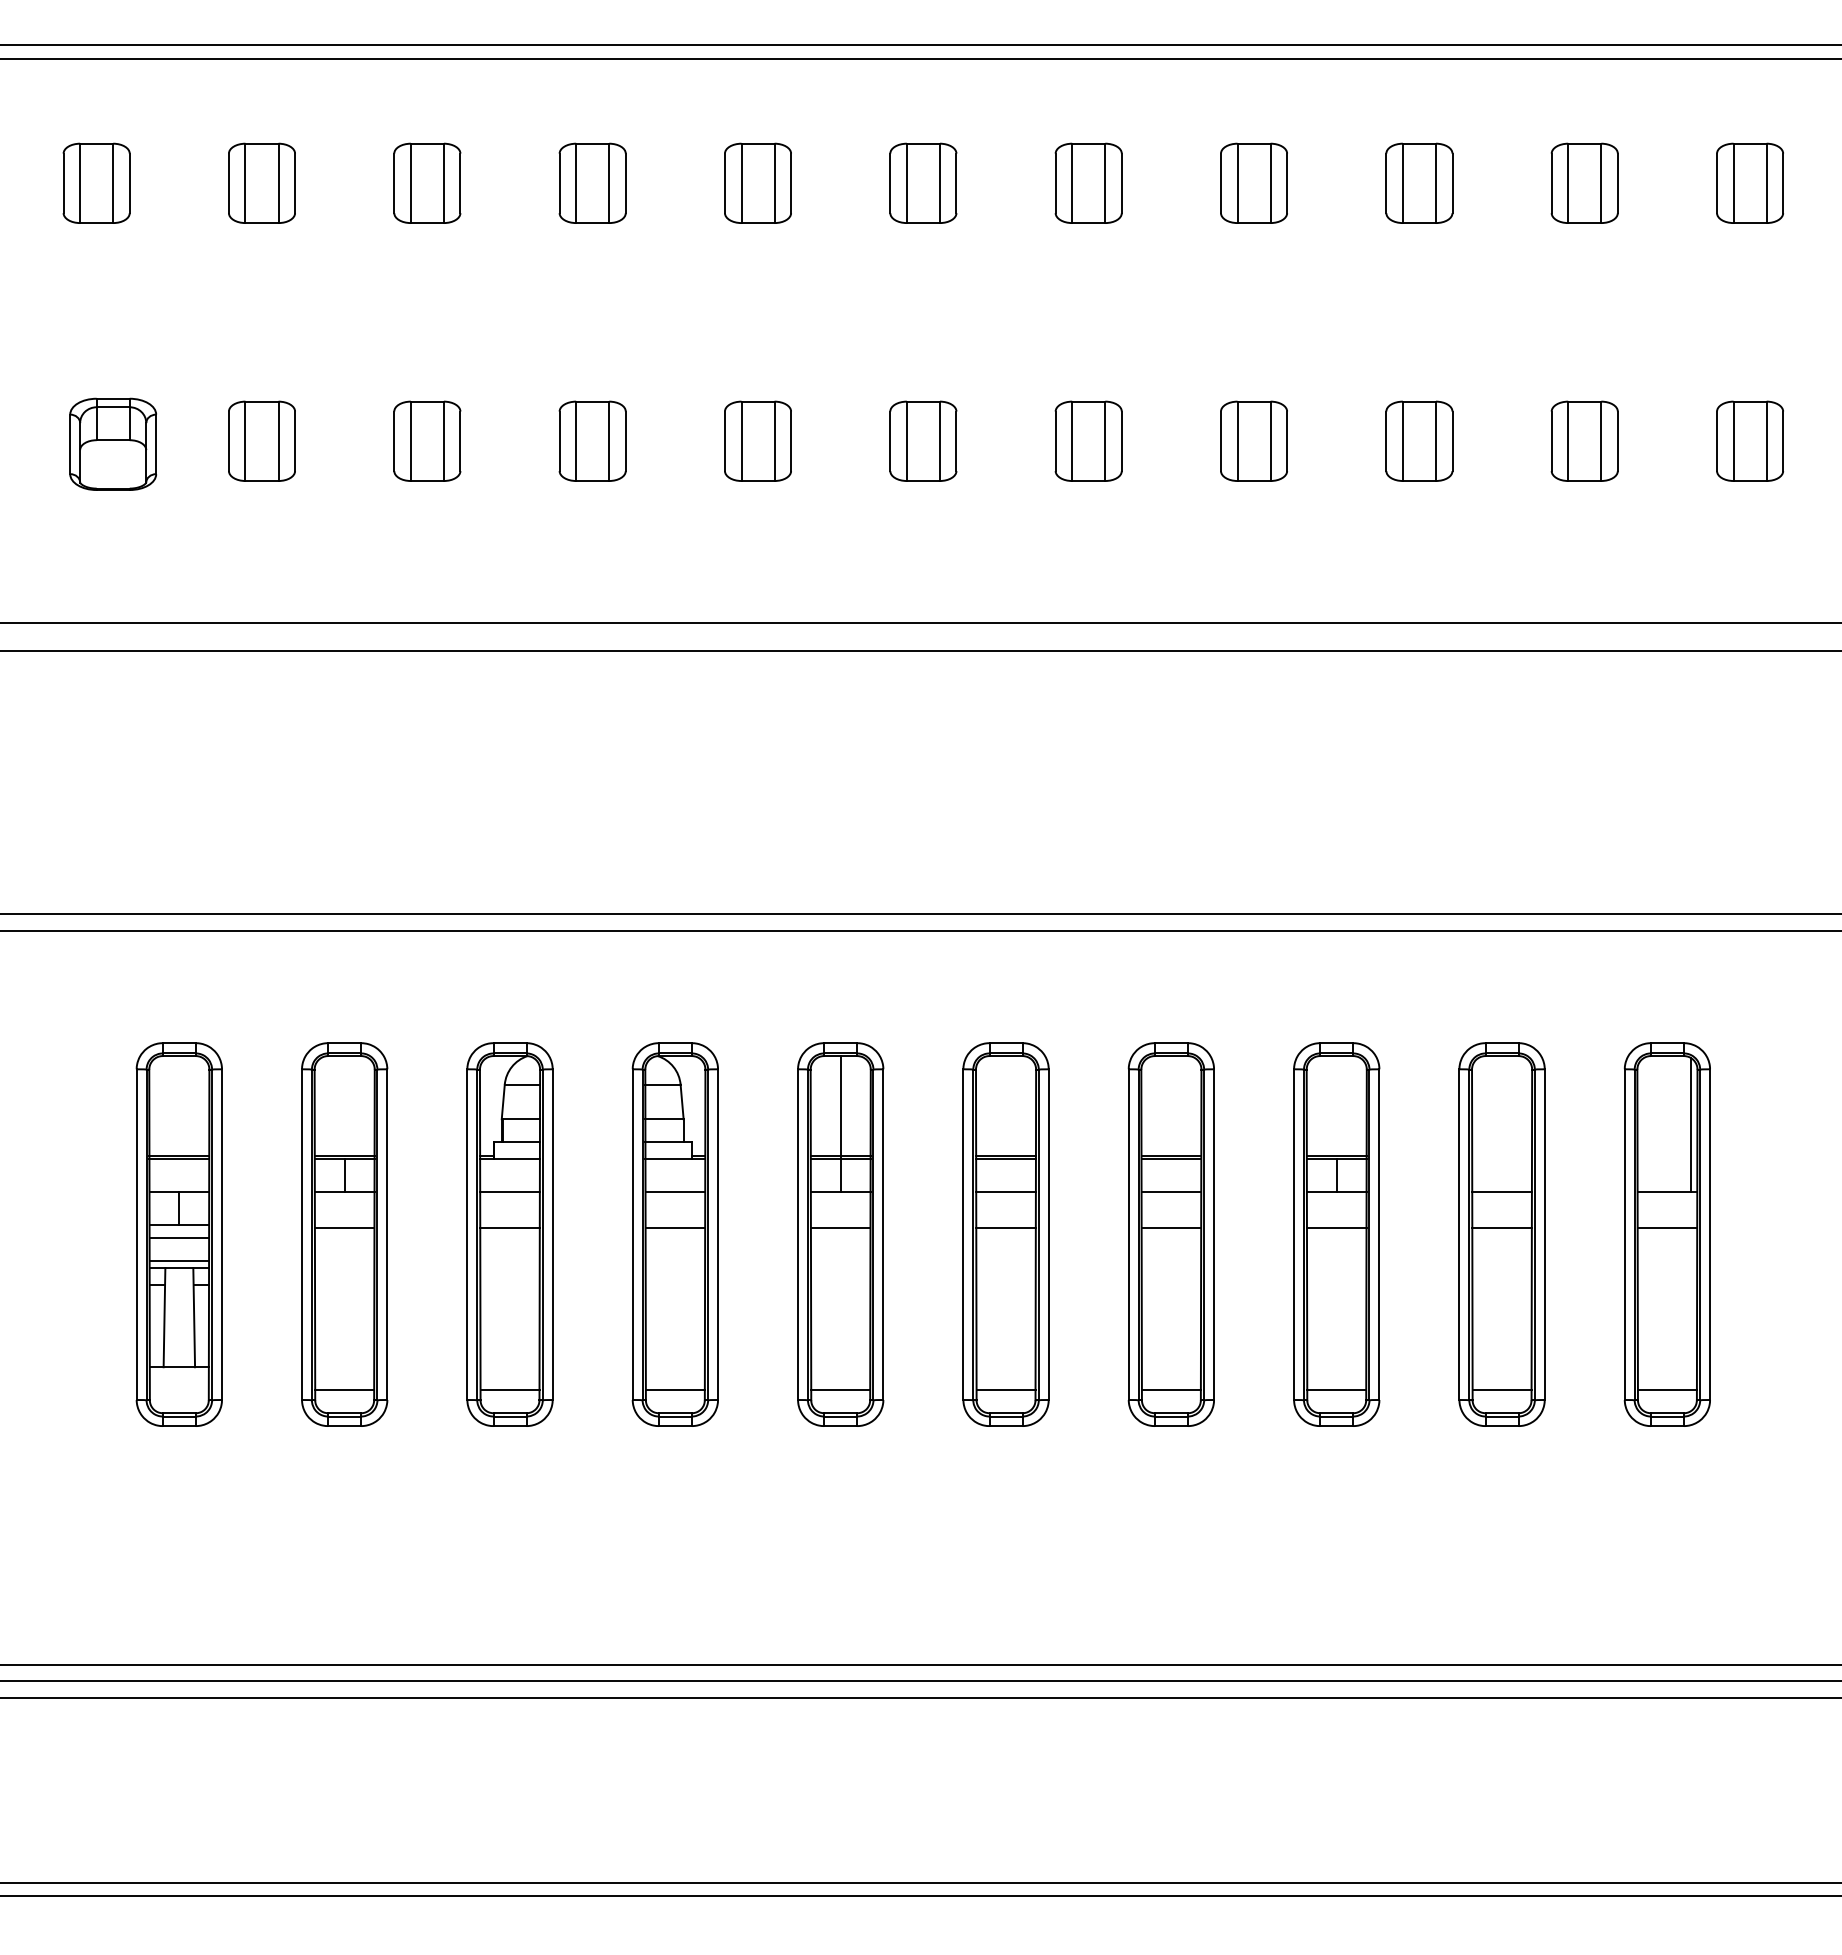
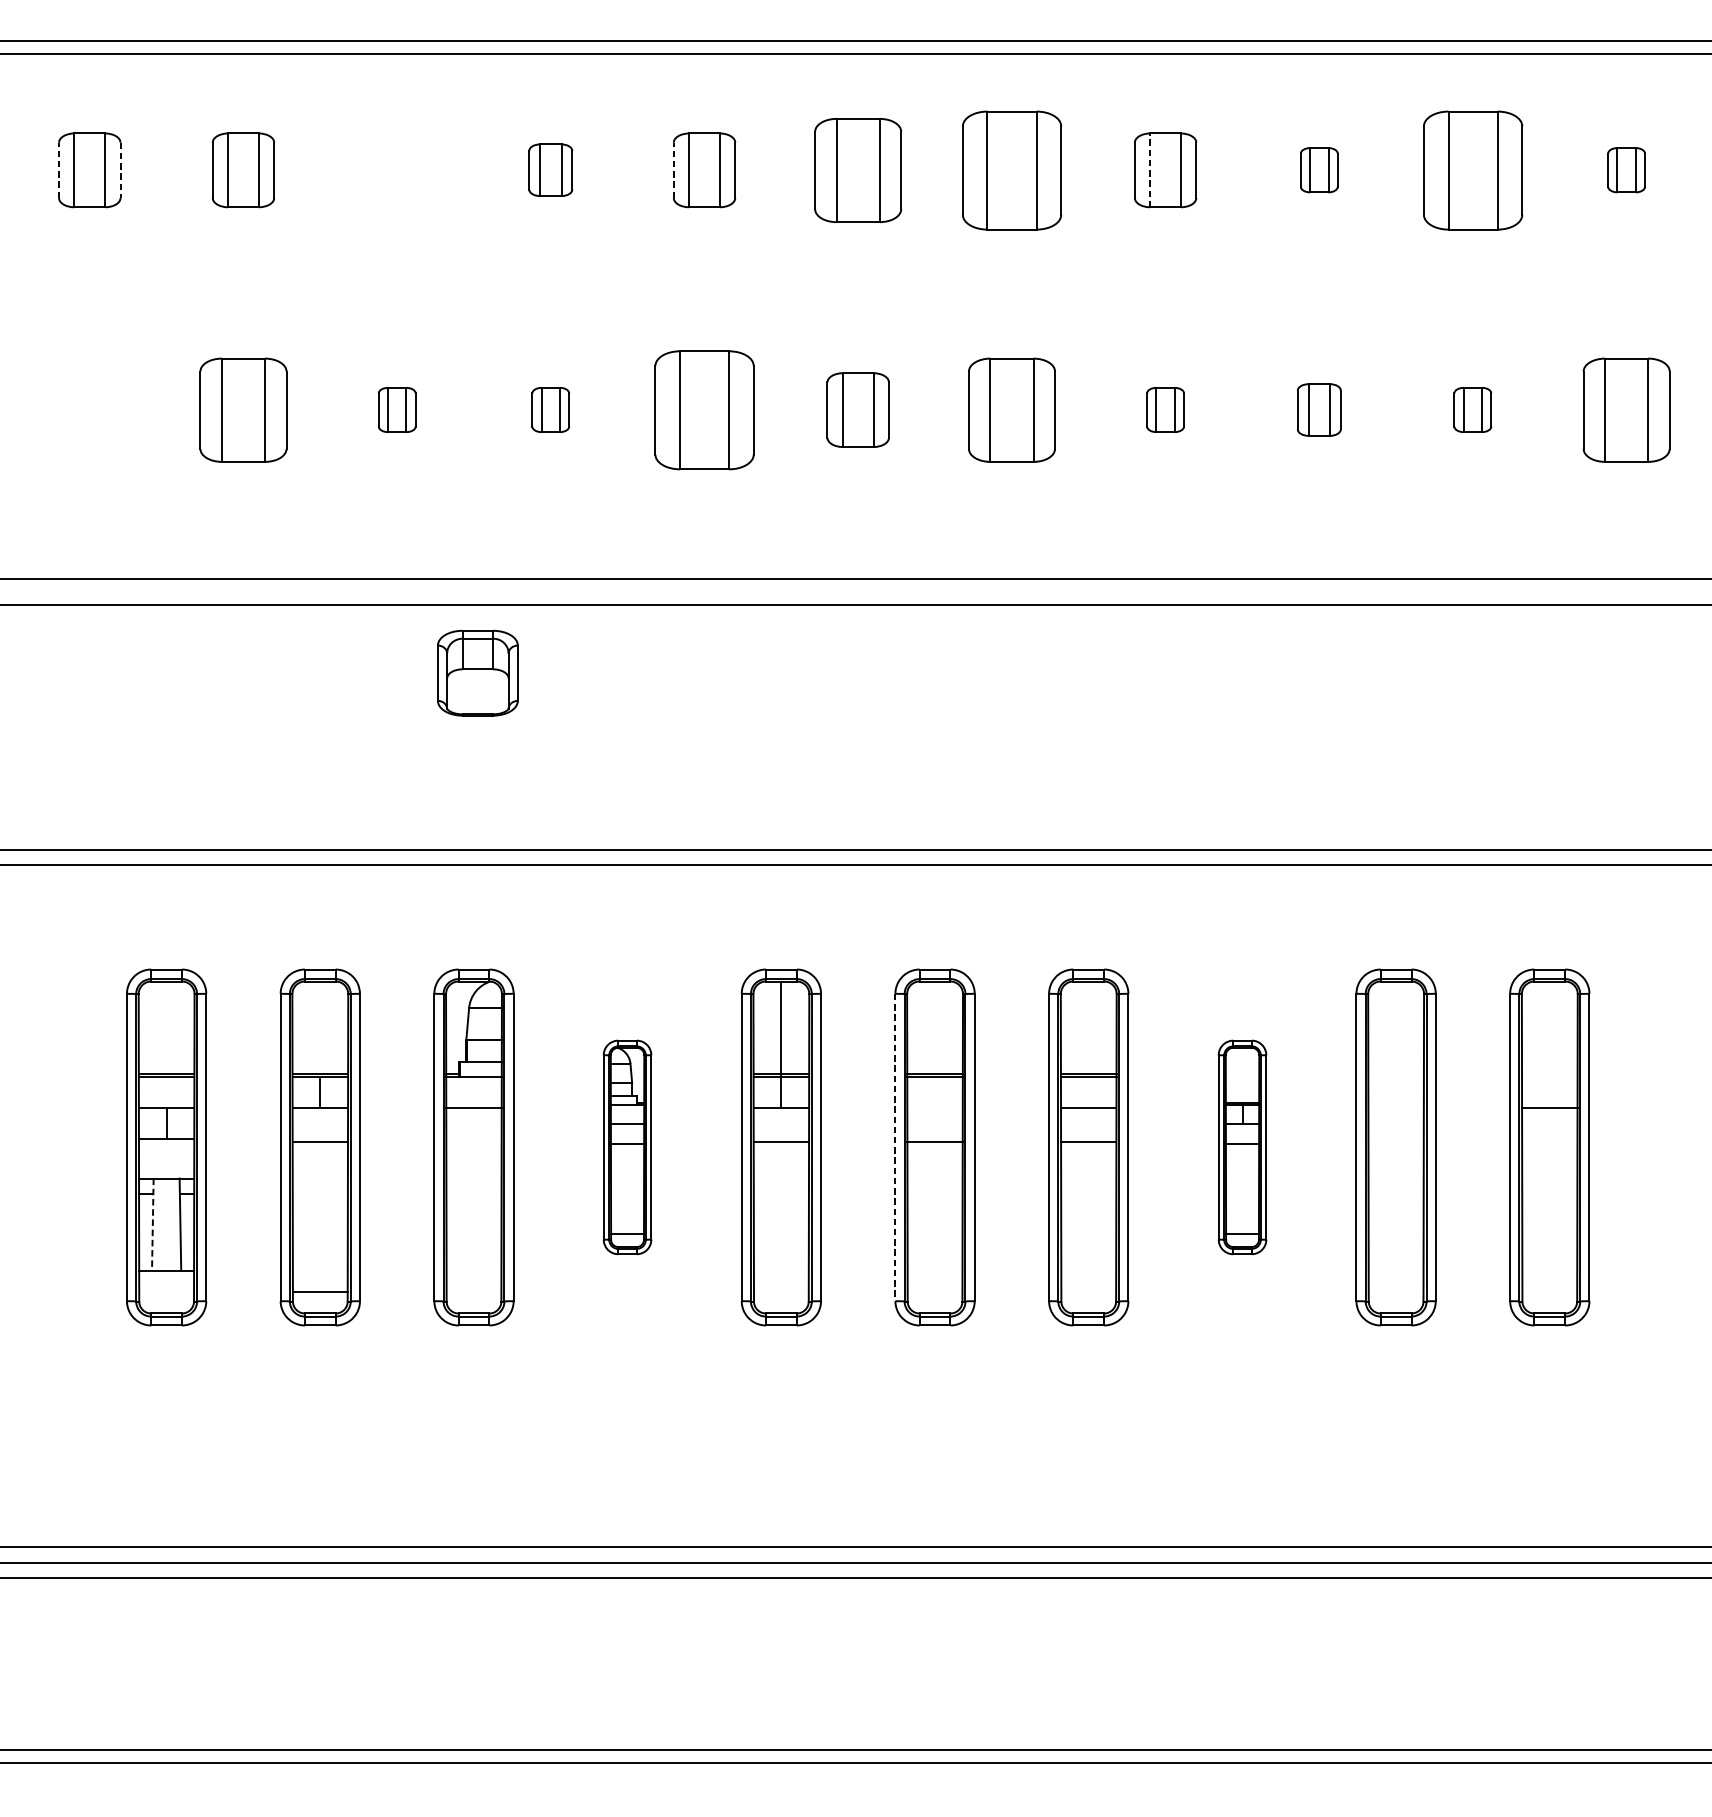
part: (427, 182) -> (397, 169), removed
part: (592, 182) -> (550, 169), size x0.7
part: (923, 182) -> (858, 169), size x1.4
part: (1088, 182) -> (1011, 169), size x1.6
part: (1419, 182) -> (1319, 169), size x0.6
part: (1584, 182) -> (1472, 169), size x1.6
part: (1749, 182) -> (1626, 169), size x0.6
line: (63, 183) -> (58, 170), solid -> dashed
line: (129, 183) -> (120, 170), solid -> dashed
line: (724, 183) -> (673, 170), solid -> dashed
line: (1237, 183) -> (1150, 170), solid -> dashed
part: (261, 440) -> (242, 409), size x1.4
part: (427, 440) -> (397, 409), size x0.6
part: (592, 440) -> (550, 409), size x0.6
part: (757, 440) -> (704, 409), size x1.6
part: (1088, 440) -> (1011, 409), size x1.4
part: (1253, 440) -> (1165, 409), size x0.6
part: (1419, 440) -> (1319, 409), size x0.7
part: (1584, 440) -> (1472, 409), size x0.6
part: (1749, 440) -> (1626, 409), size x1.4
part: (112, 443) -> (477, 672), moved
line: (1691, 1124) -> (1572, 1045), removed
line: (1005, 1191) -> (934, 1107), removed
line: (1501, 1191) -> (1395, 1107), removed
line: (509, 1228) -> (473, 1141), removed
line: (1501, 1228) -> (1395, 1141), removed
line: (1667, 1228) -> (1549, 1141), removed
part: (674, 1234) -> (626, 1147), size x0.6
part: (1336, 1234) -> (1242, 1147), size x0.6
line: (963, 1235) -> (895, 1148), solid -> dashed
line: (179, 1238) -> (166, 1151), removed
line: (179, 1261) -> (166, 1172), removed
line: (164, 1317) -> (152, 1224), solid -> dashed
line: (509, 1390) -> (473, 1292), removed
line: (840, 1390) -> (781, 1292), removed
line: (1005, 1390) -> (934, 1292), removed
line: (1170, 1390) -> (1087, 1292), removed
line: (1501, 1390) -> (1395, 1292), removed
line: (1666, 1390) -> (1548, 1292), removed

